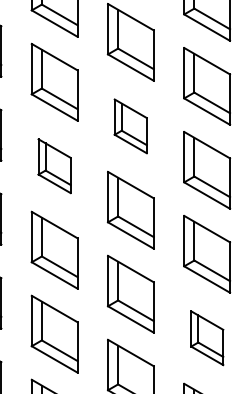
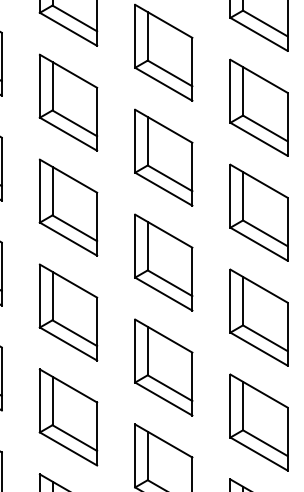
part: (130, 126) -> (163, 157), size x1.43
part: (54, 165) -> (68, 206), size x1.43
part: (207, 337) -> (259, 421), size x1.43

